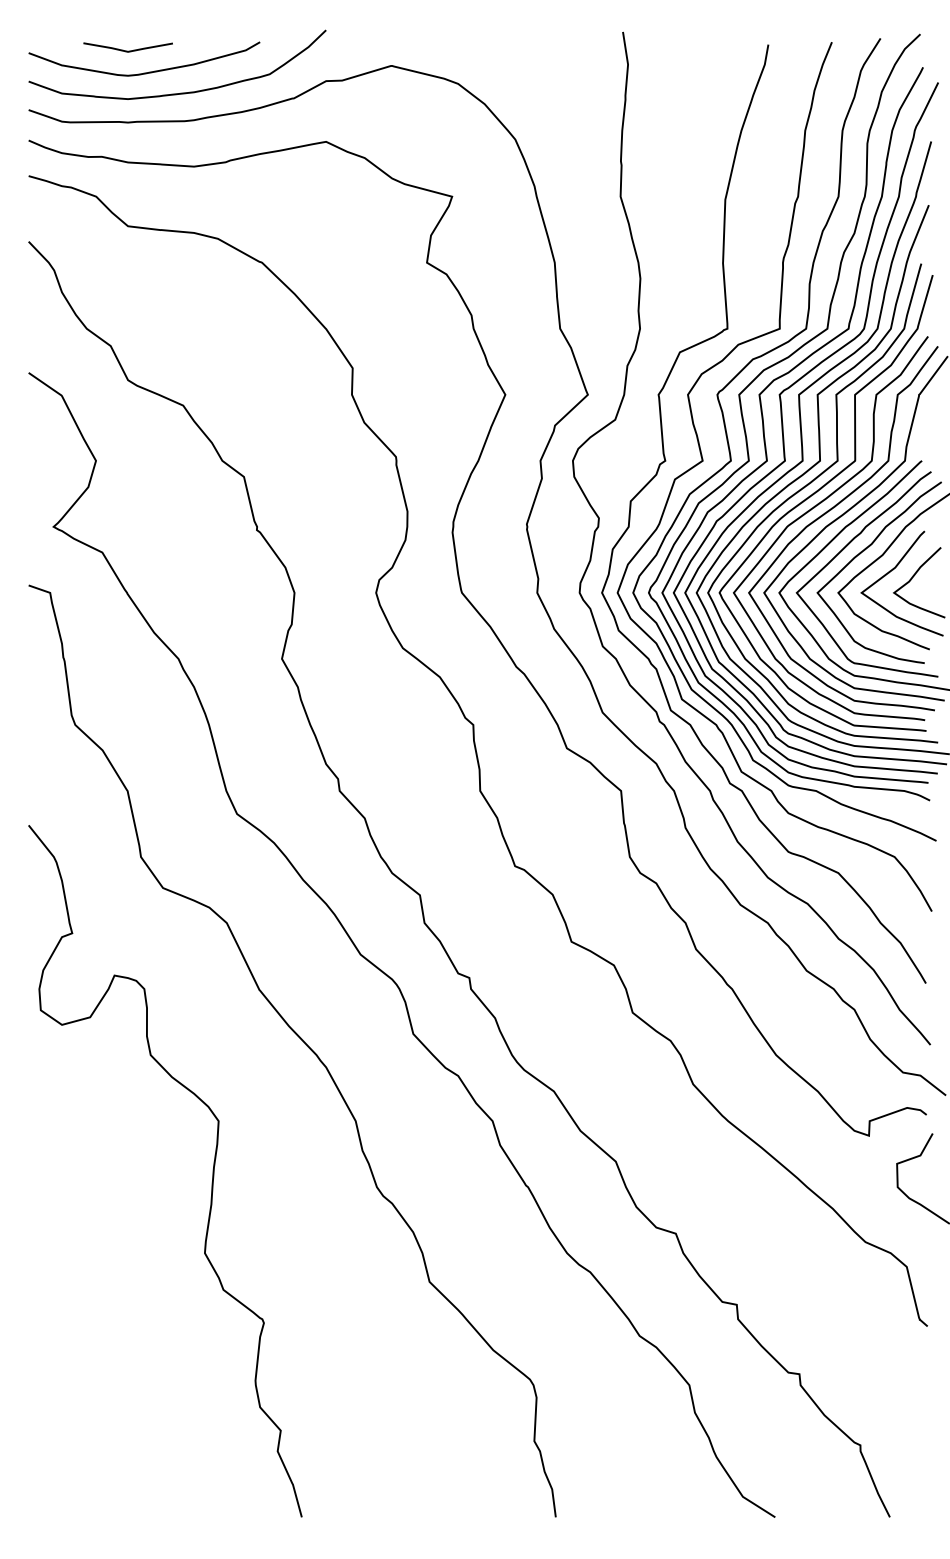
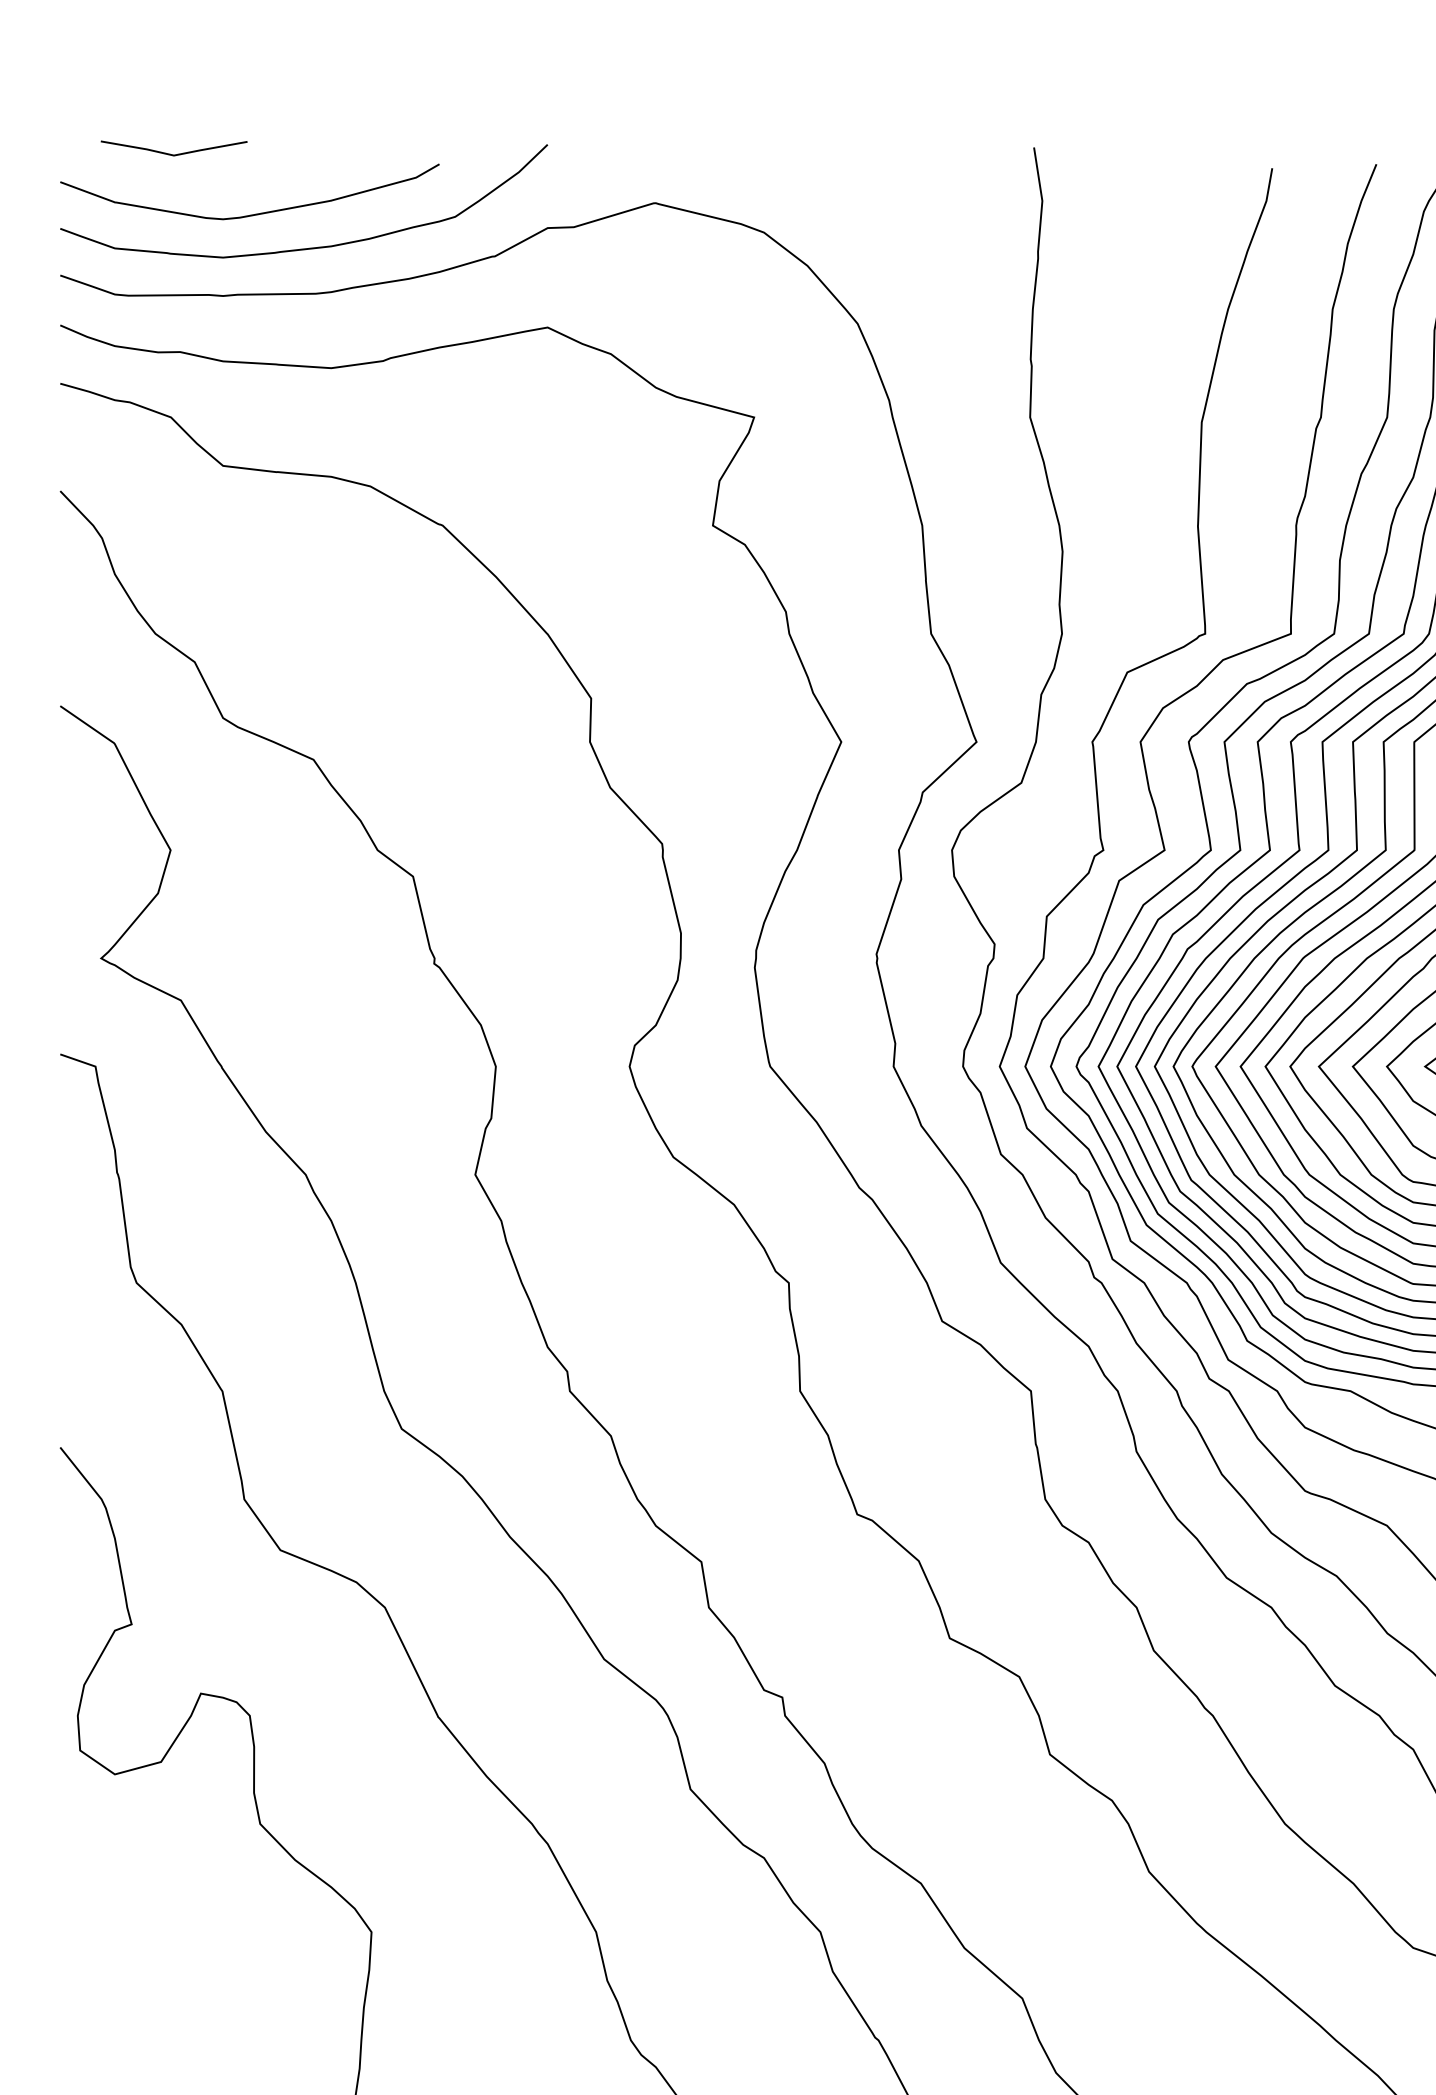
line: (127, 50) -> (173, 153), moved

